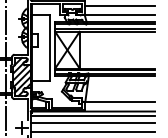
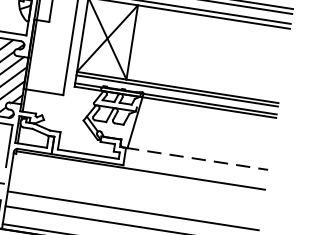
line: (120, 101) -> (198, 158), solid -> dashed
line: (92, 115) -> (137, 178), removed
line: (92, 123) -> (135, 194), removed

